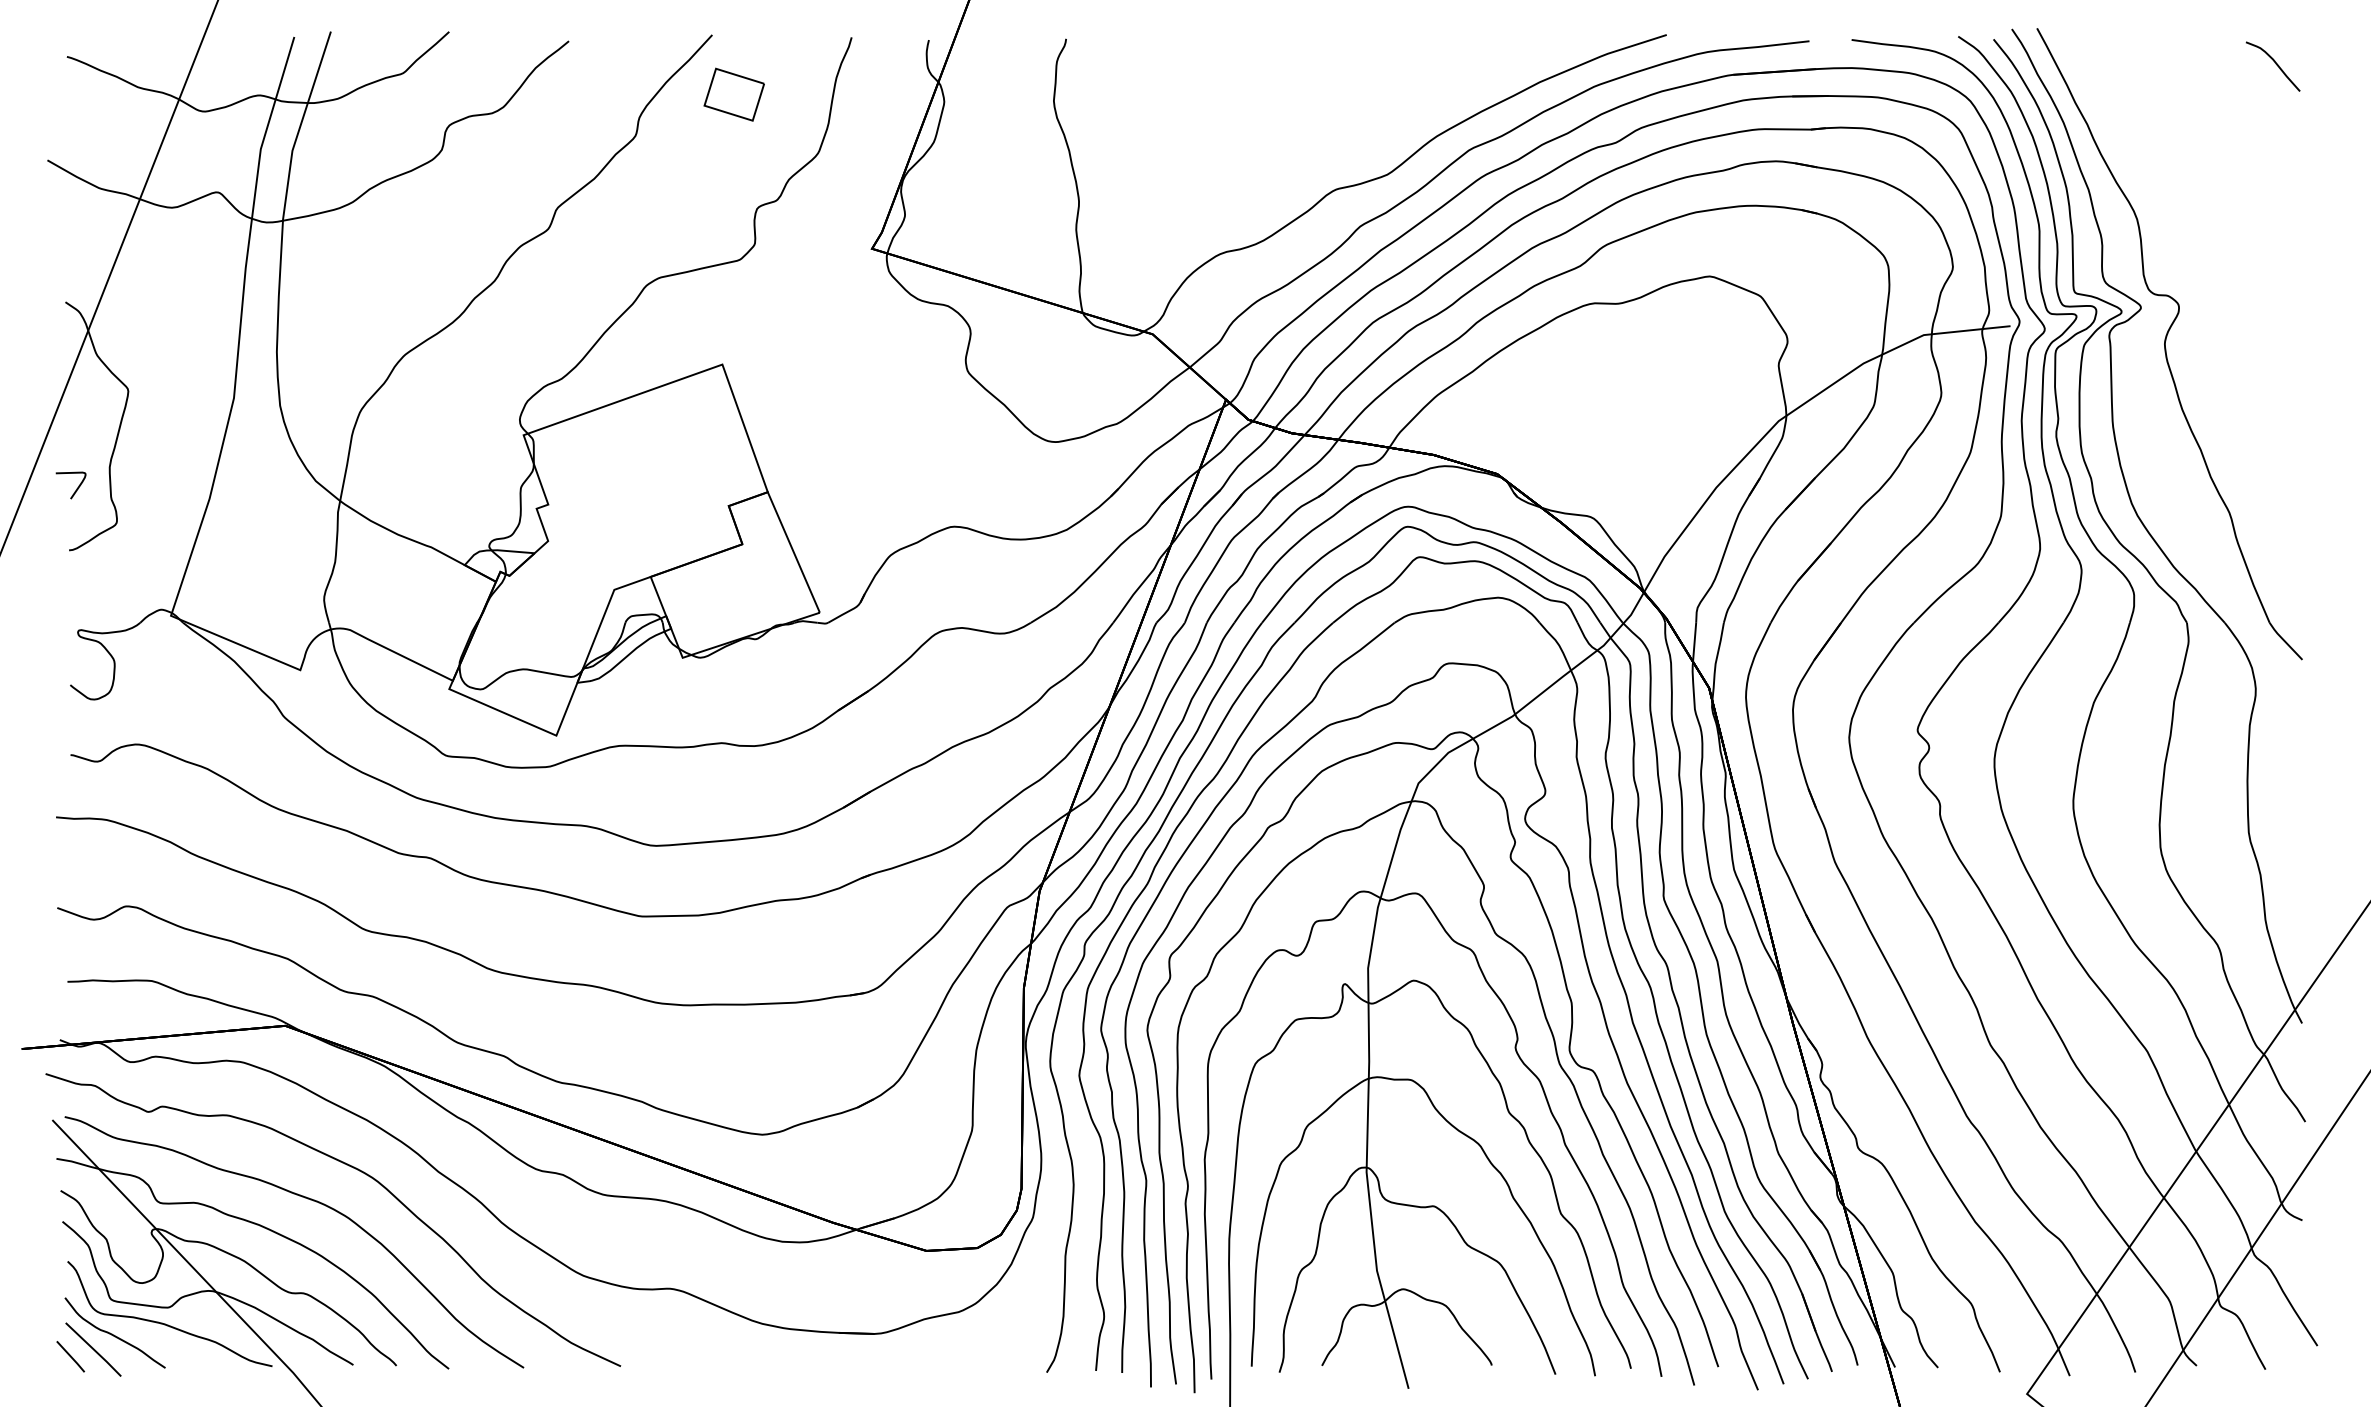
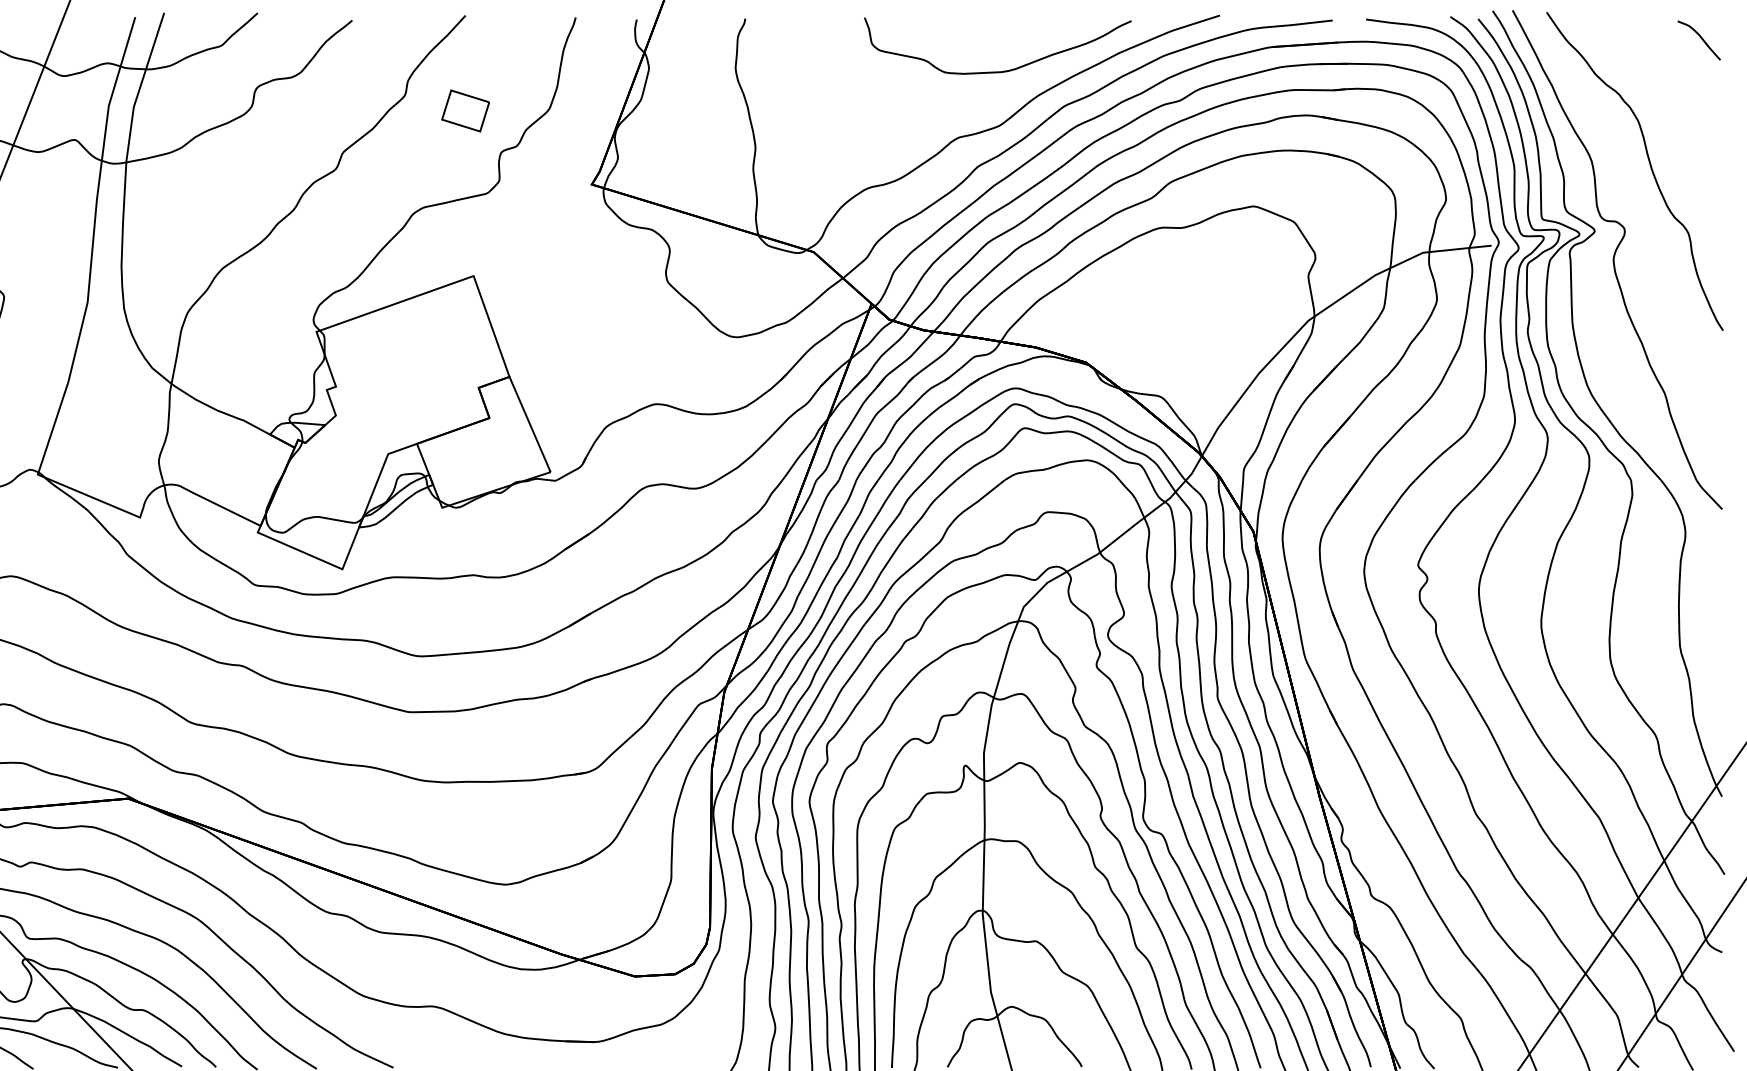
part: (733, 94) -> (465, 110), moved
curve: (1385, 105) -> (997, 71), added
curve: (2210, 224) -> (1649, 165), added

